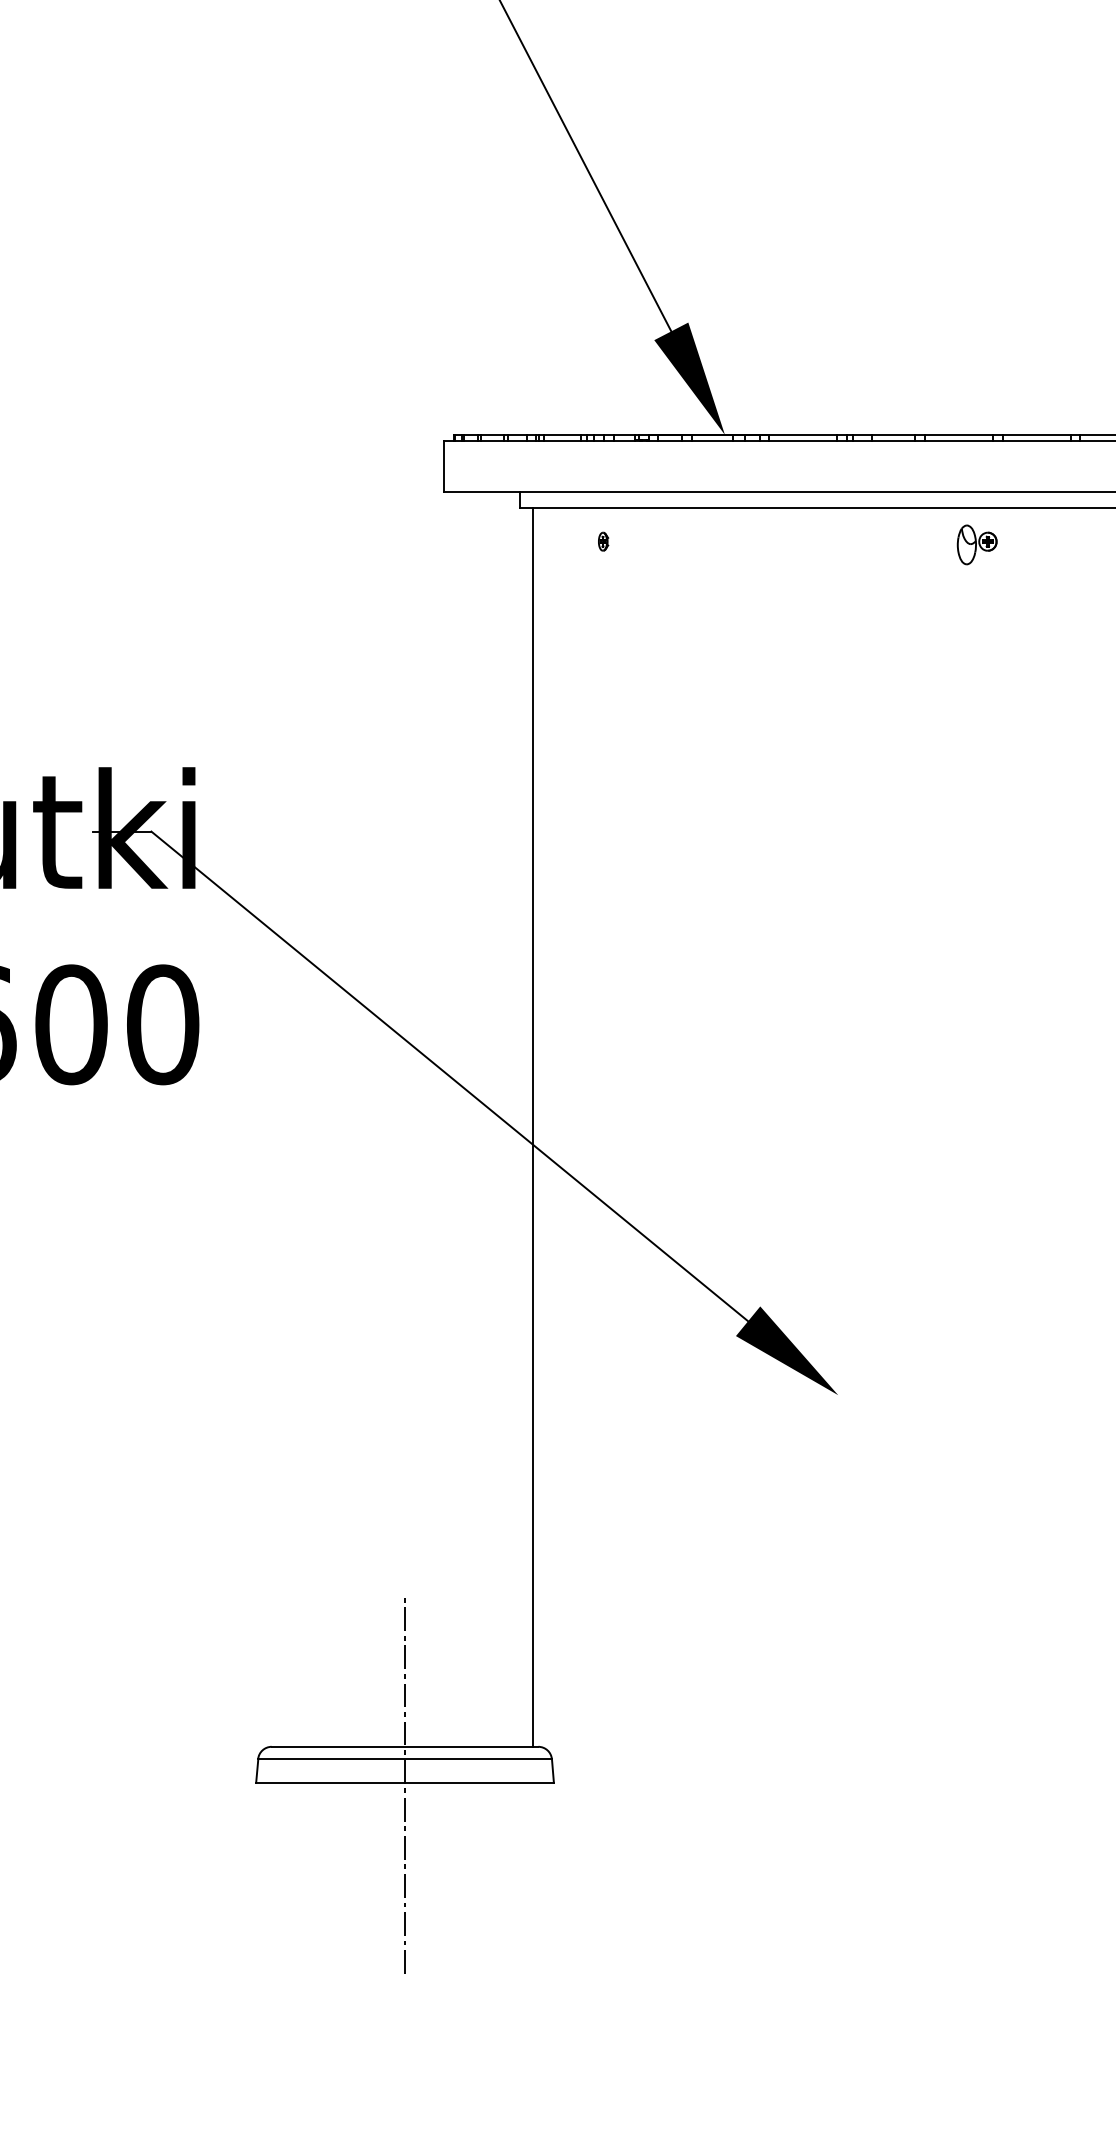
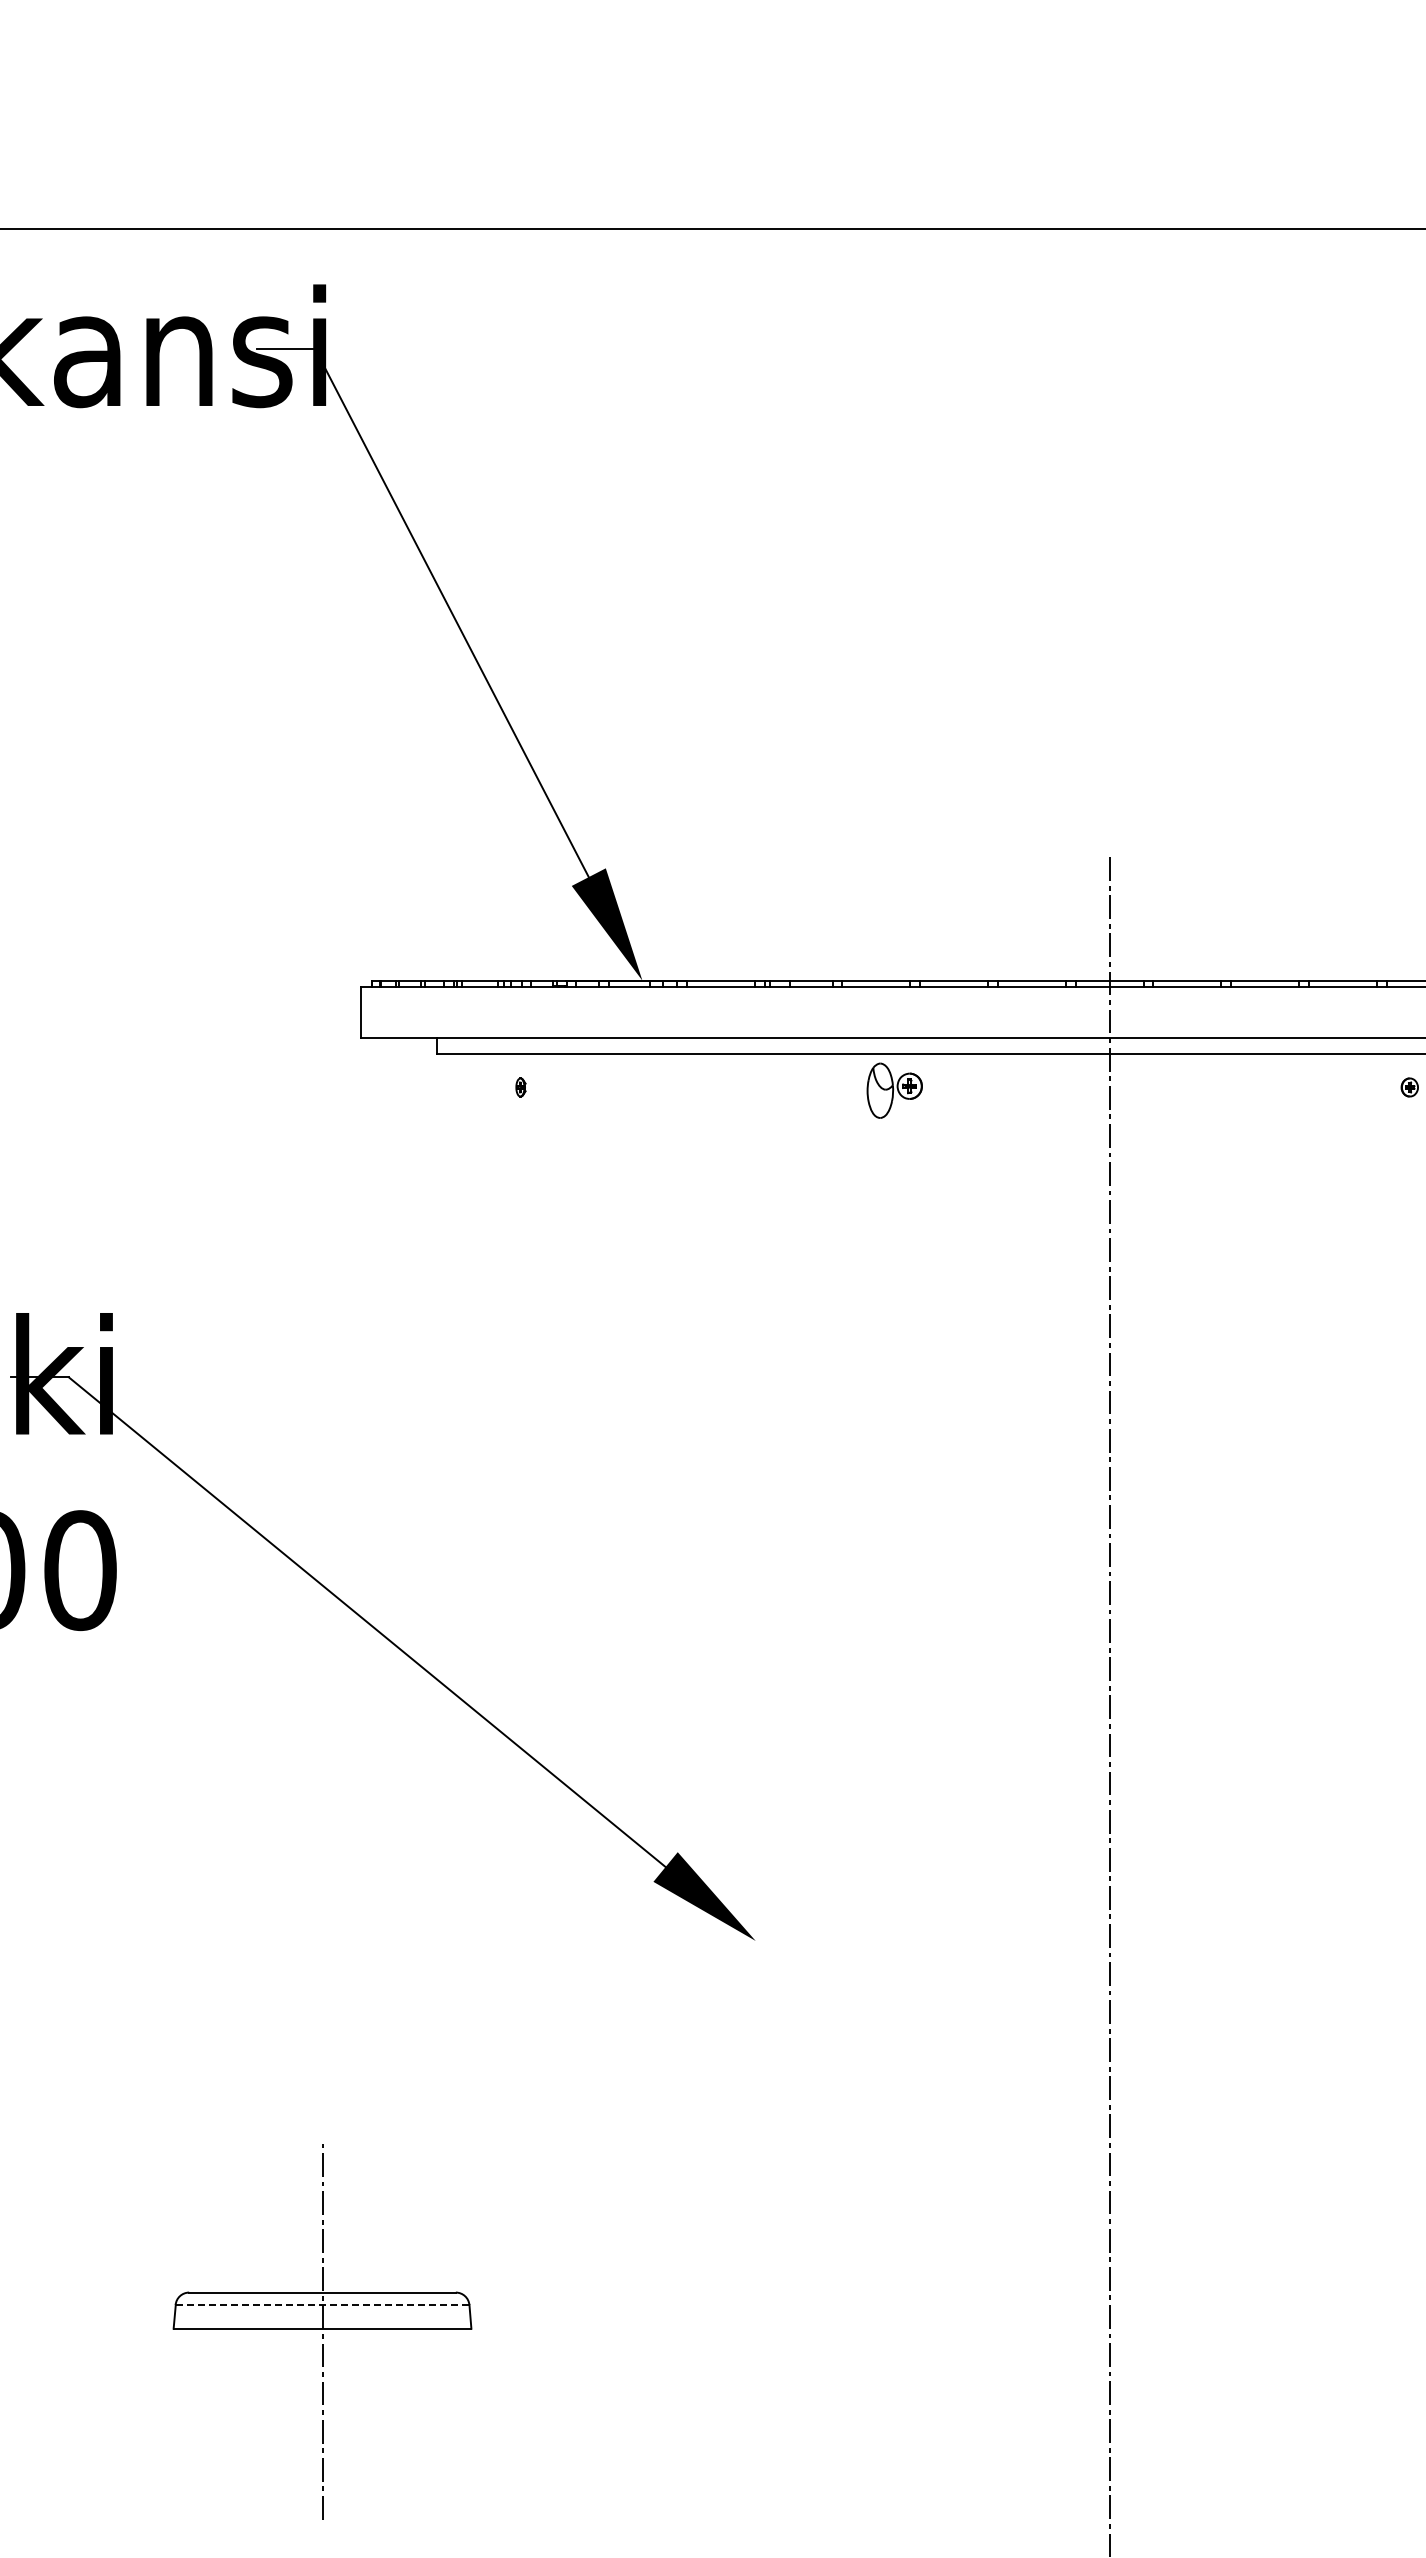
part: (977, 544) -> (894, 1090), size x1.4
line: (533, 1126) -> (450, 1672), removed
line: (405, 1759) -> (322, 2305), solid -> dashed

